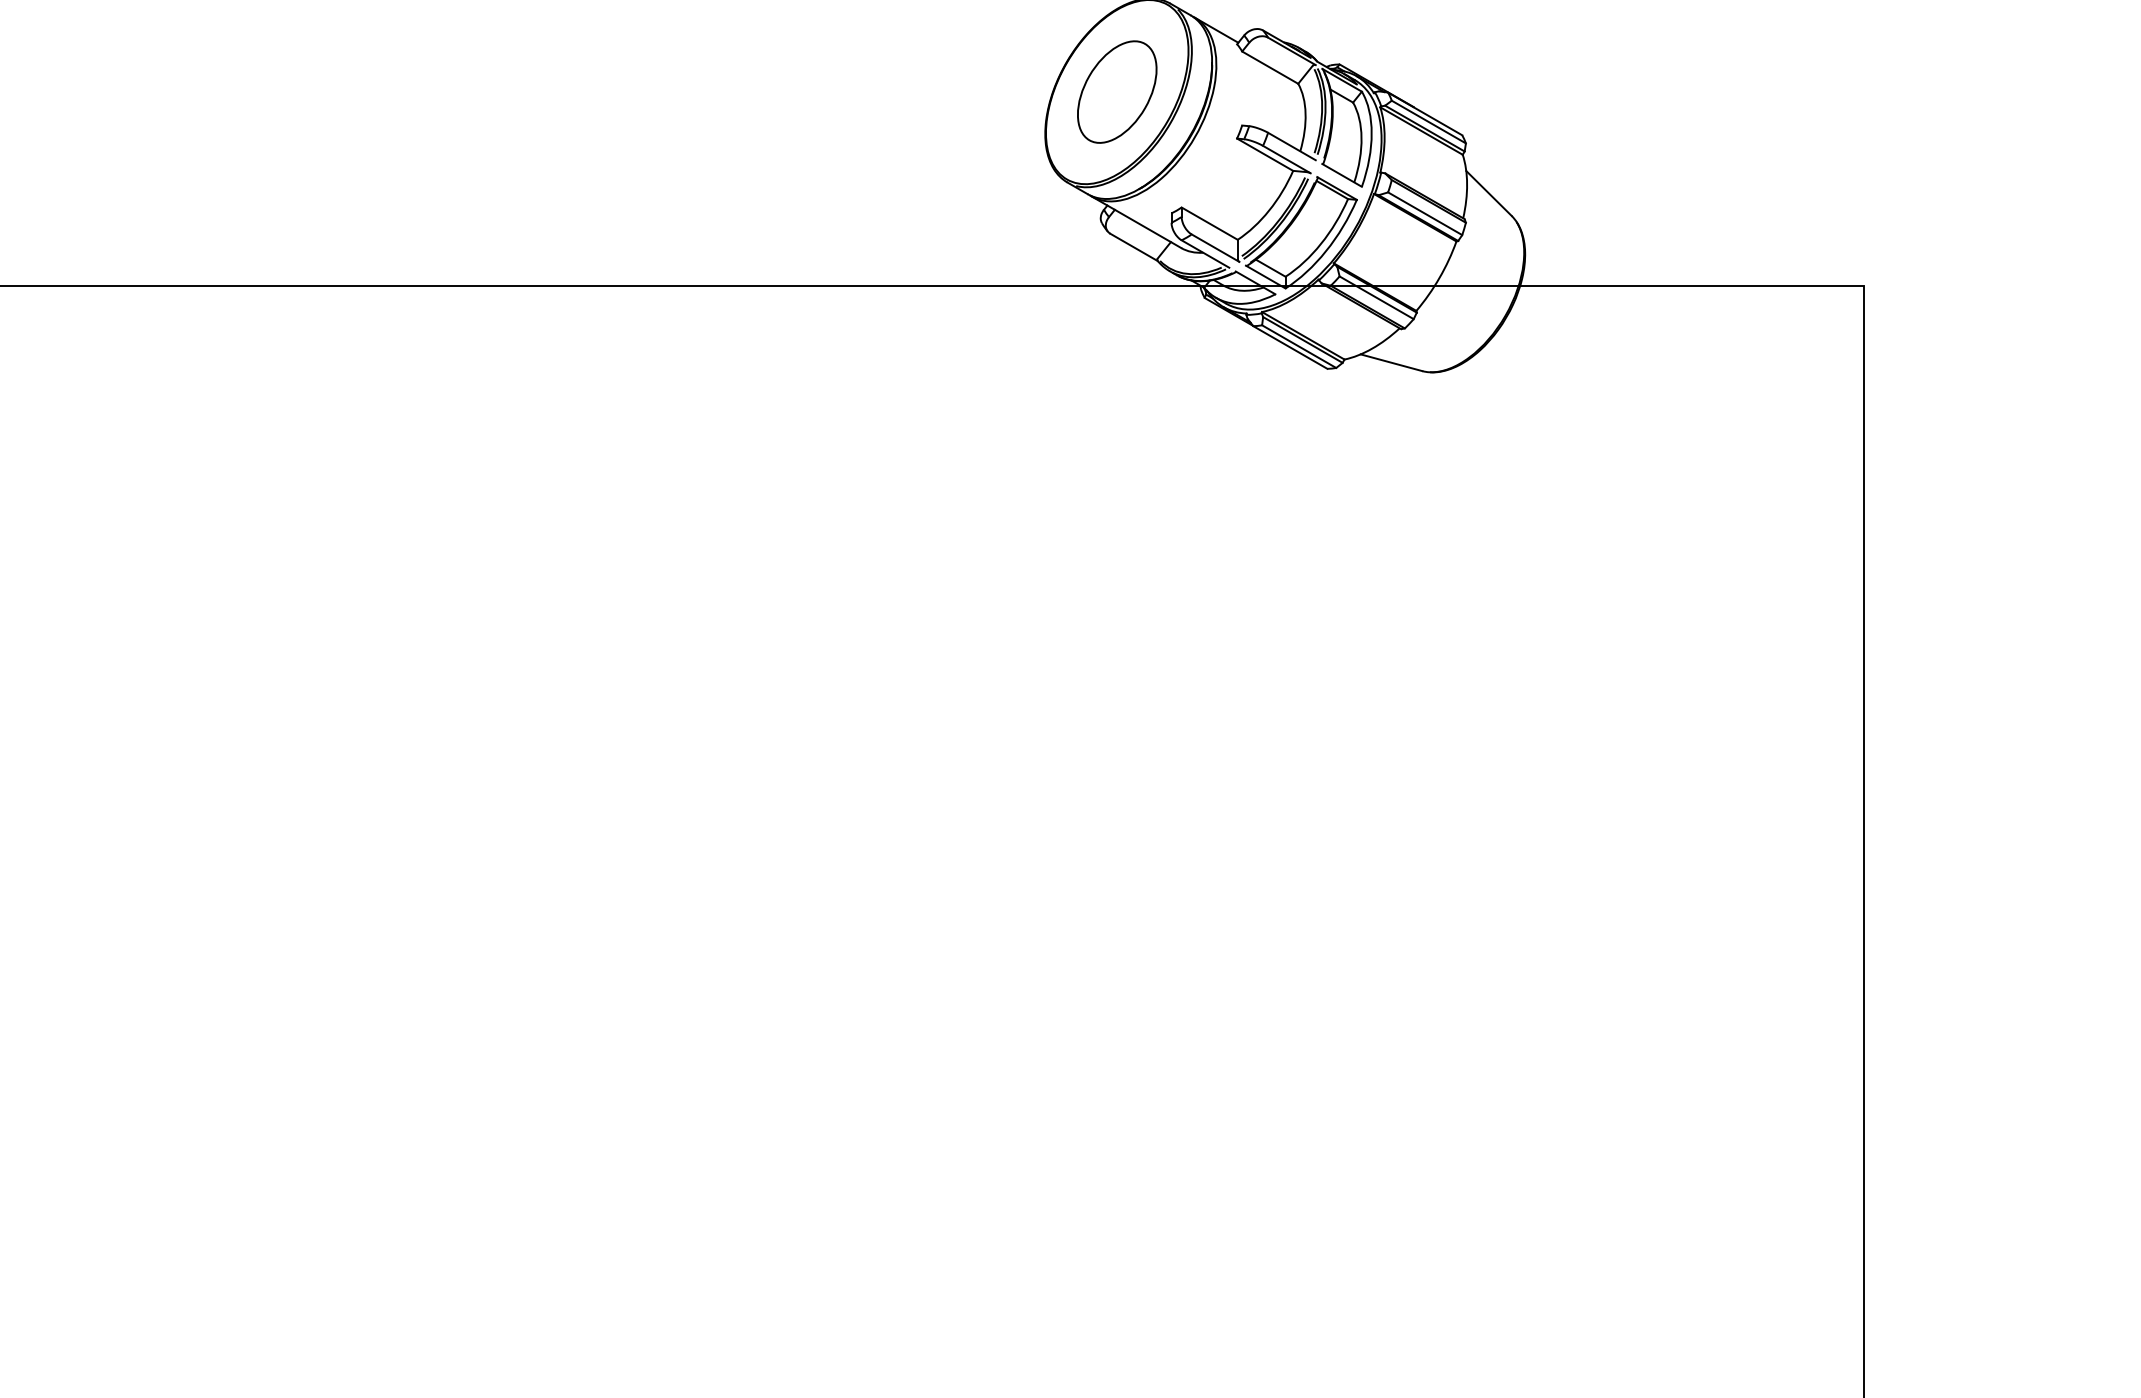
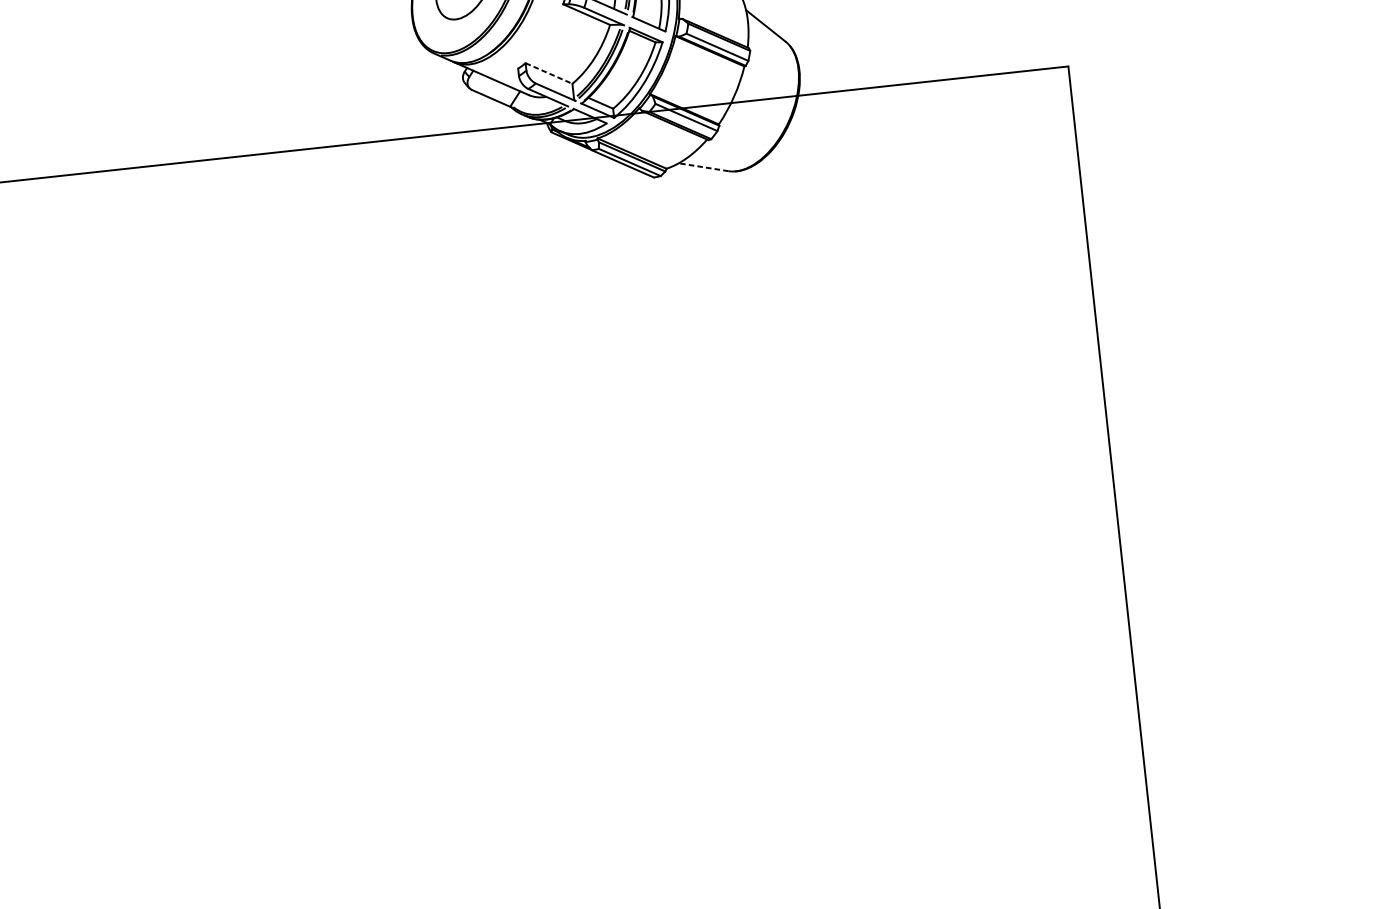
line: (1210, 223) -> (549, 73), solid -> dashed
line: (1391, 362) -> (703, 167), solid -> dashed

